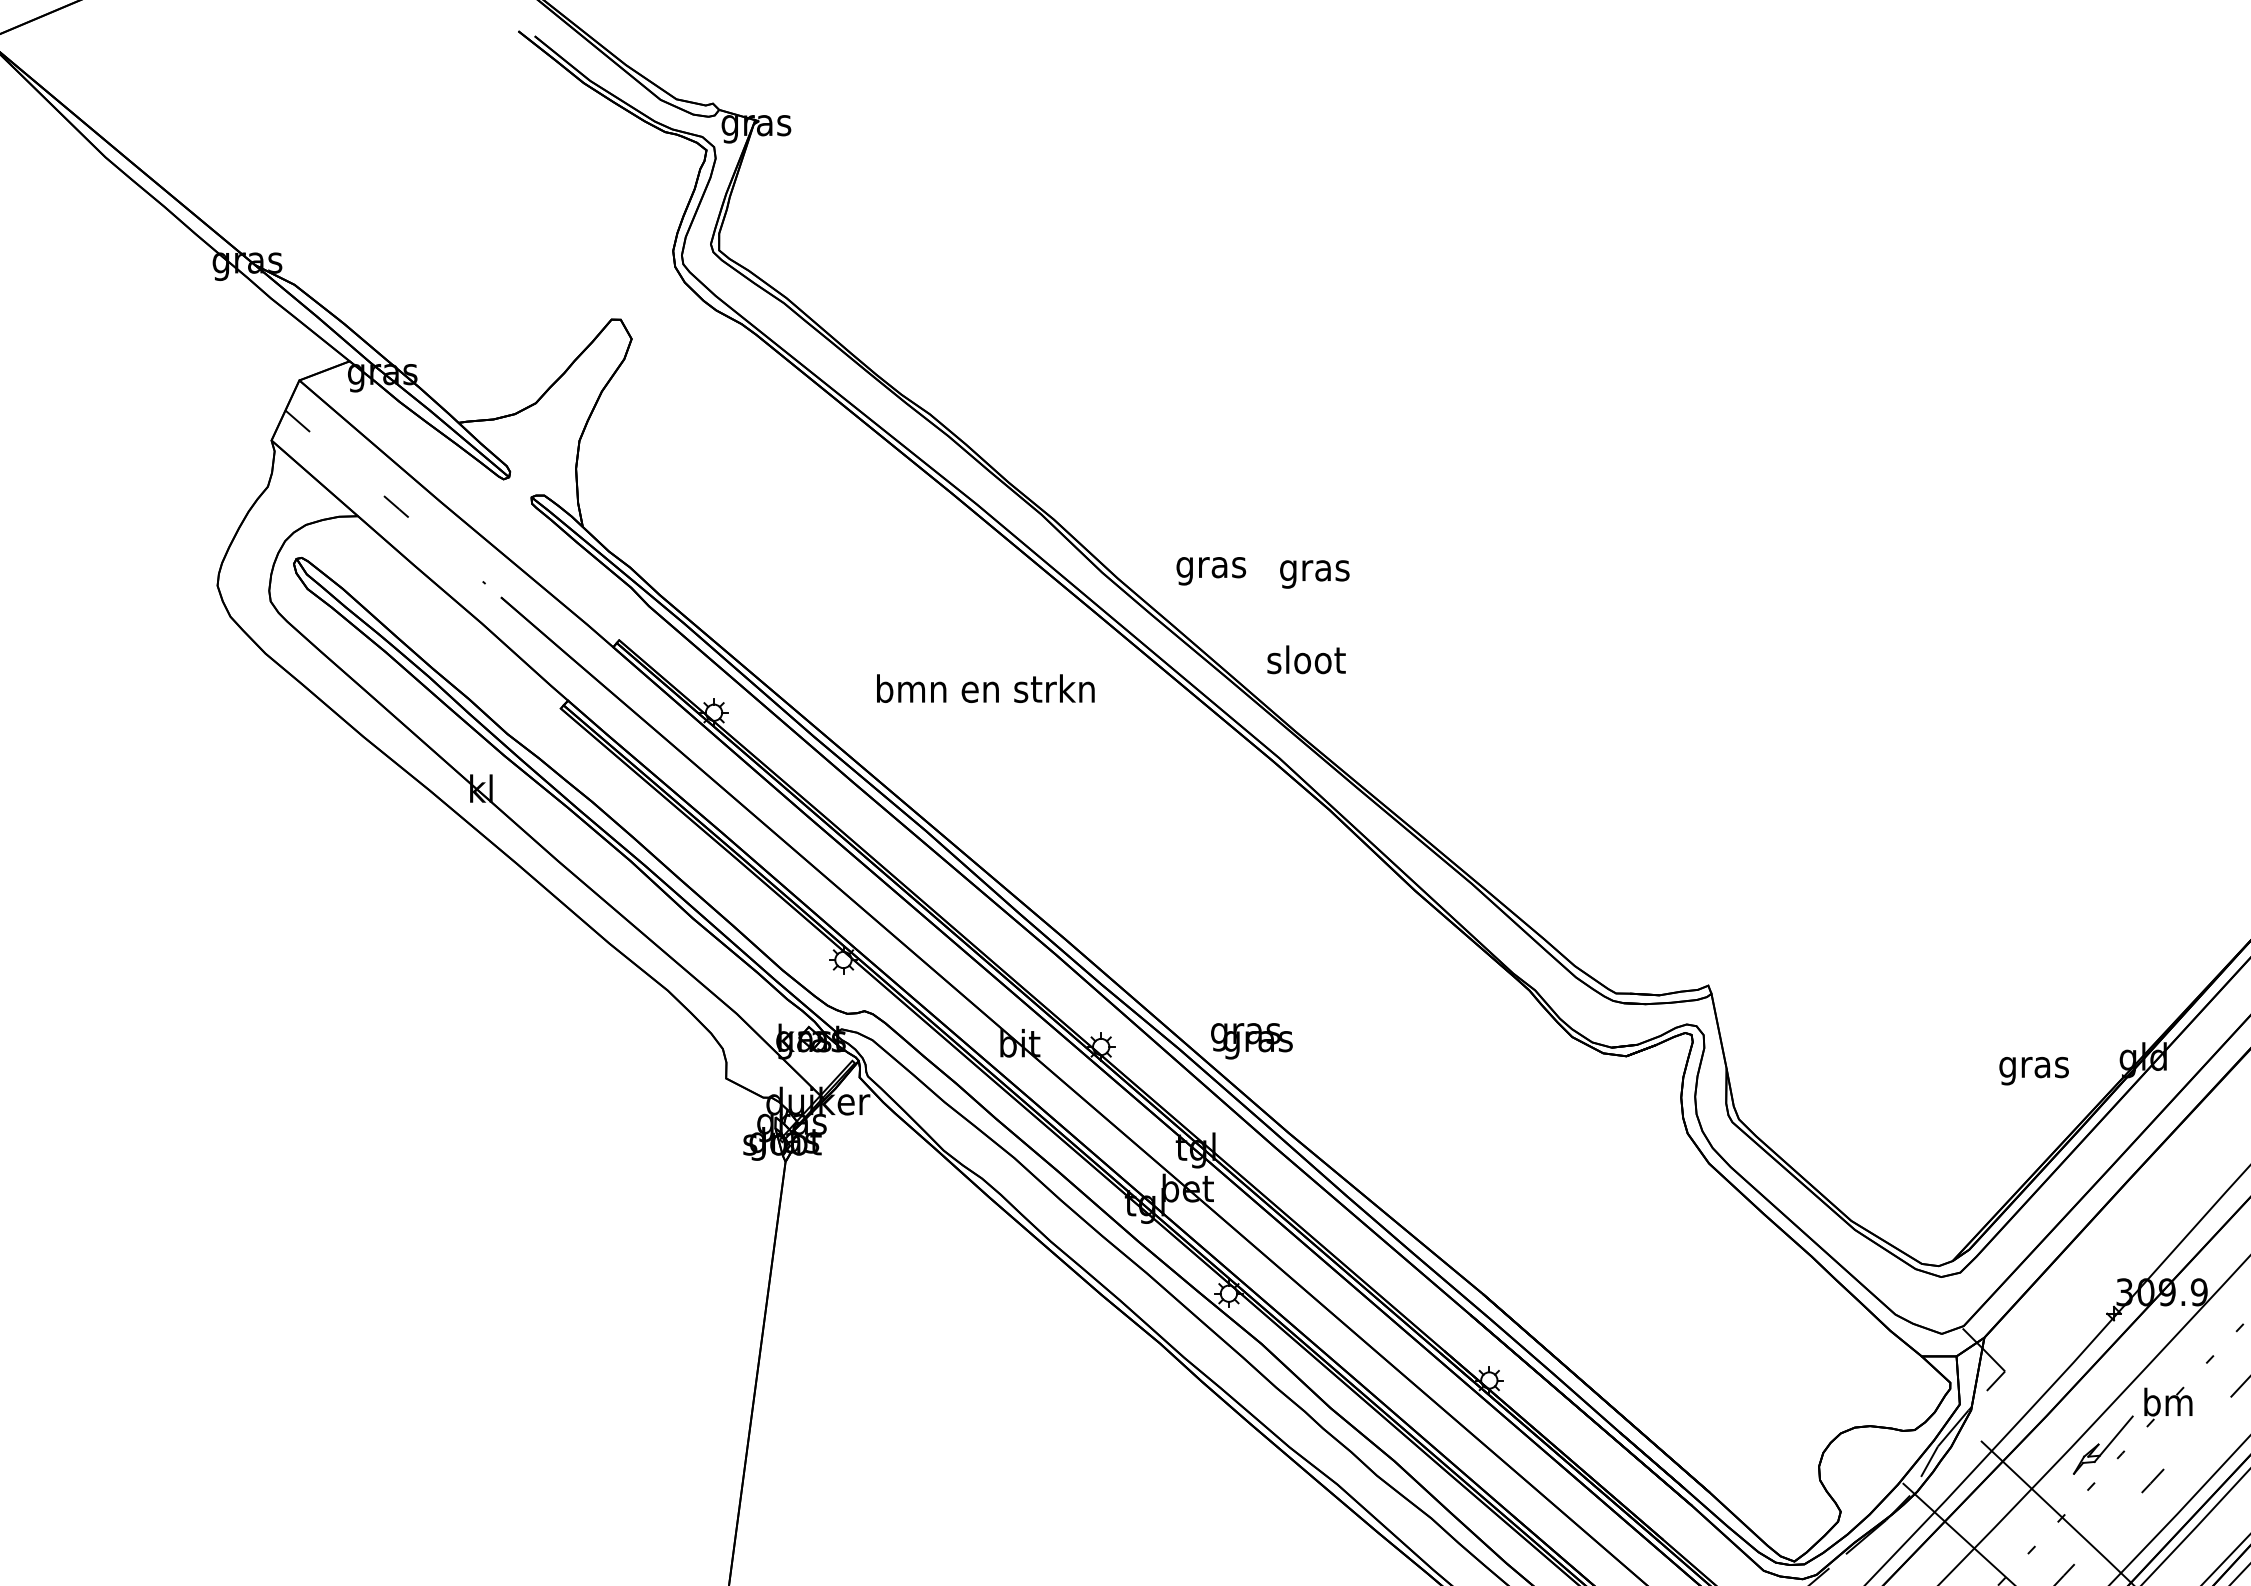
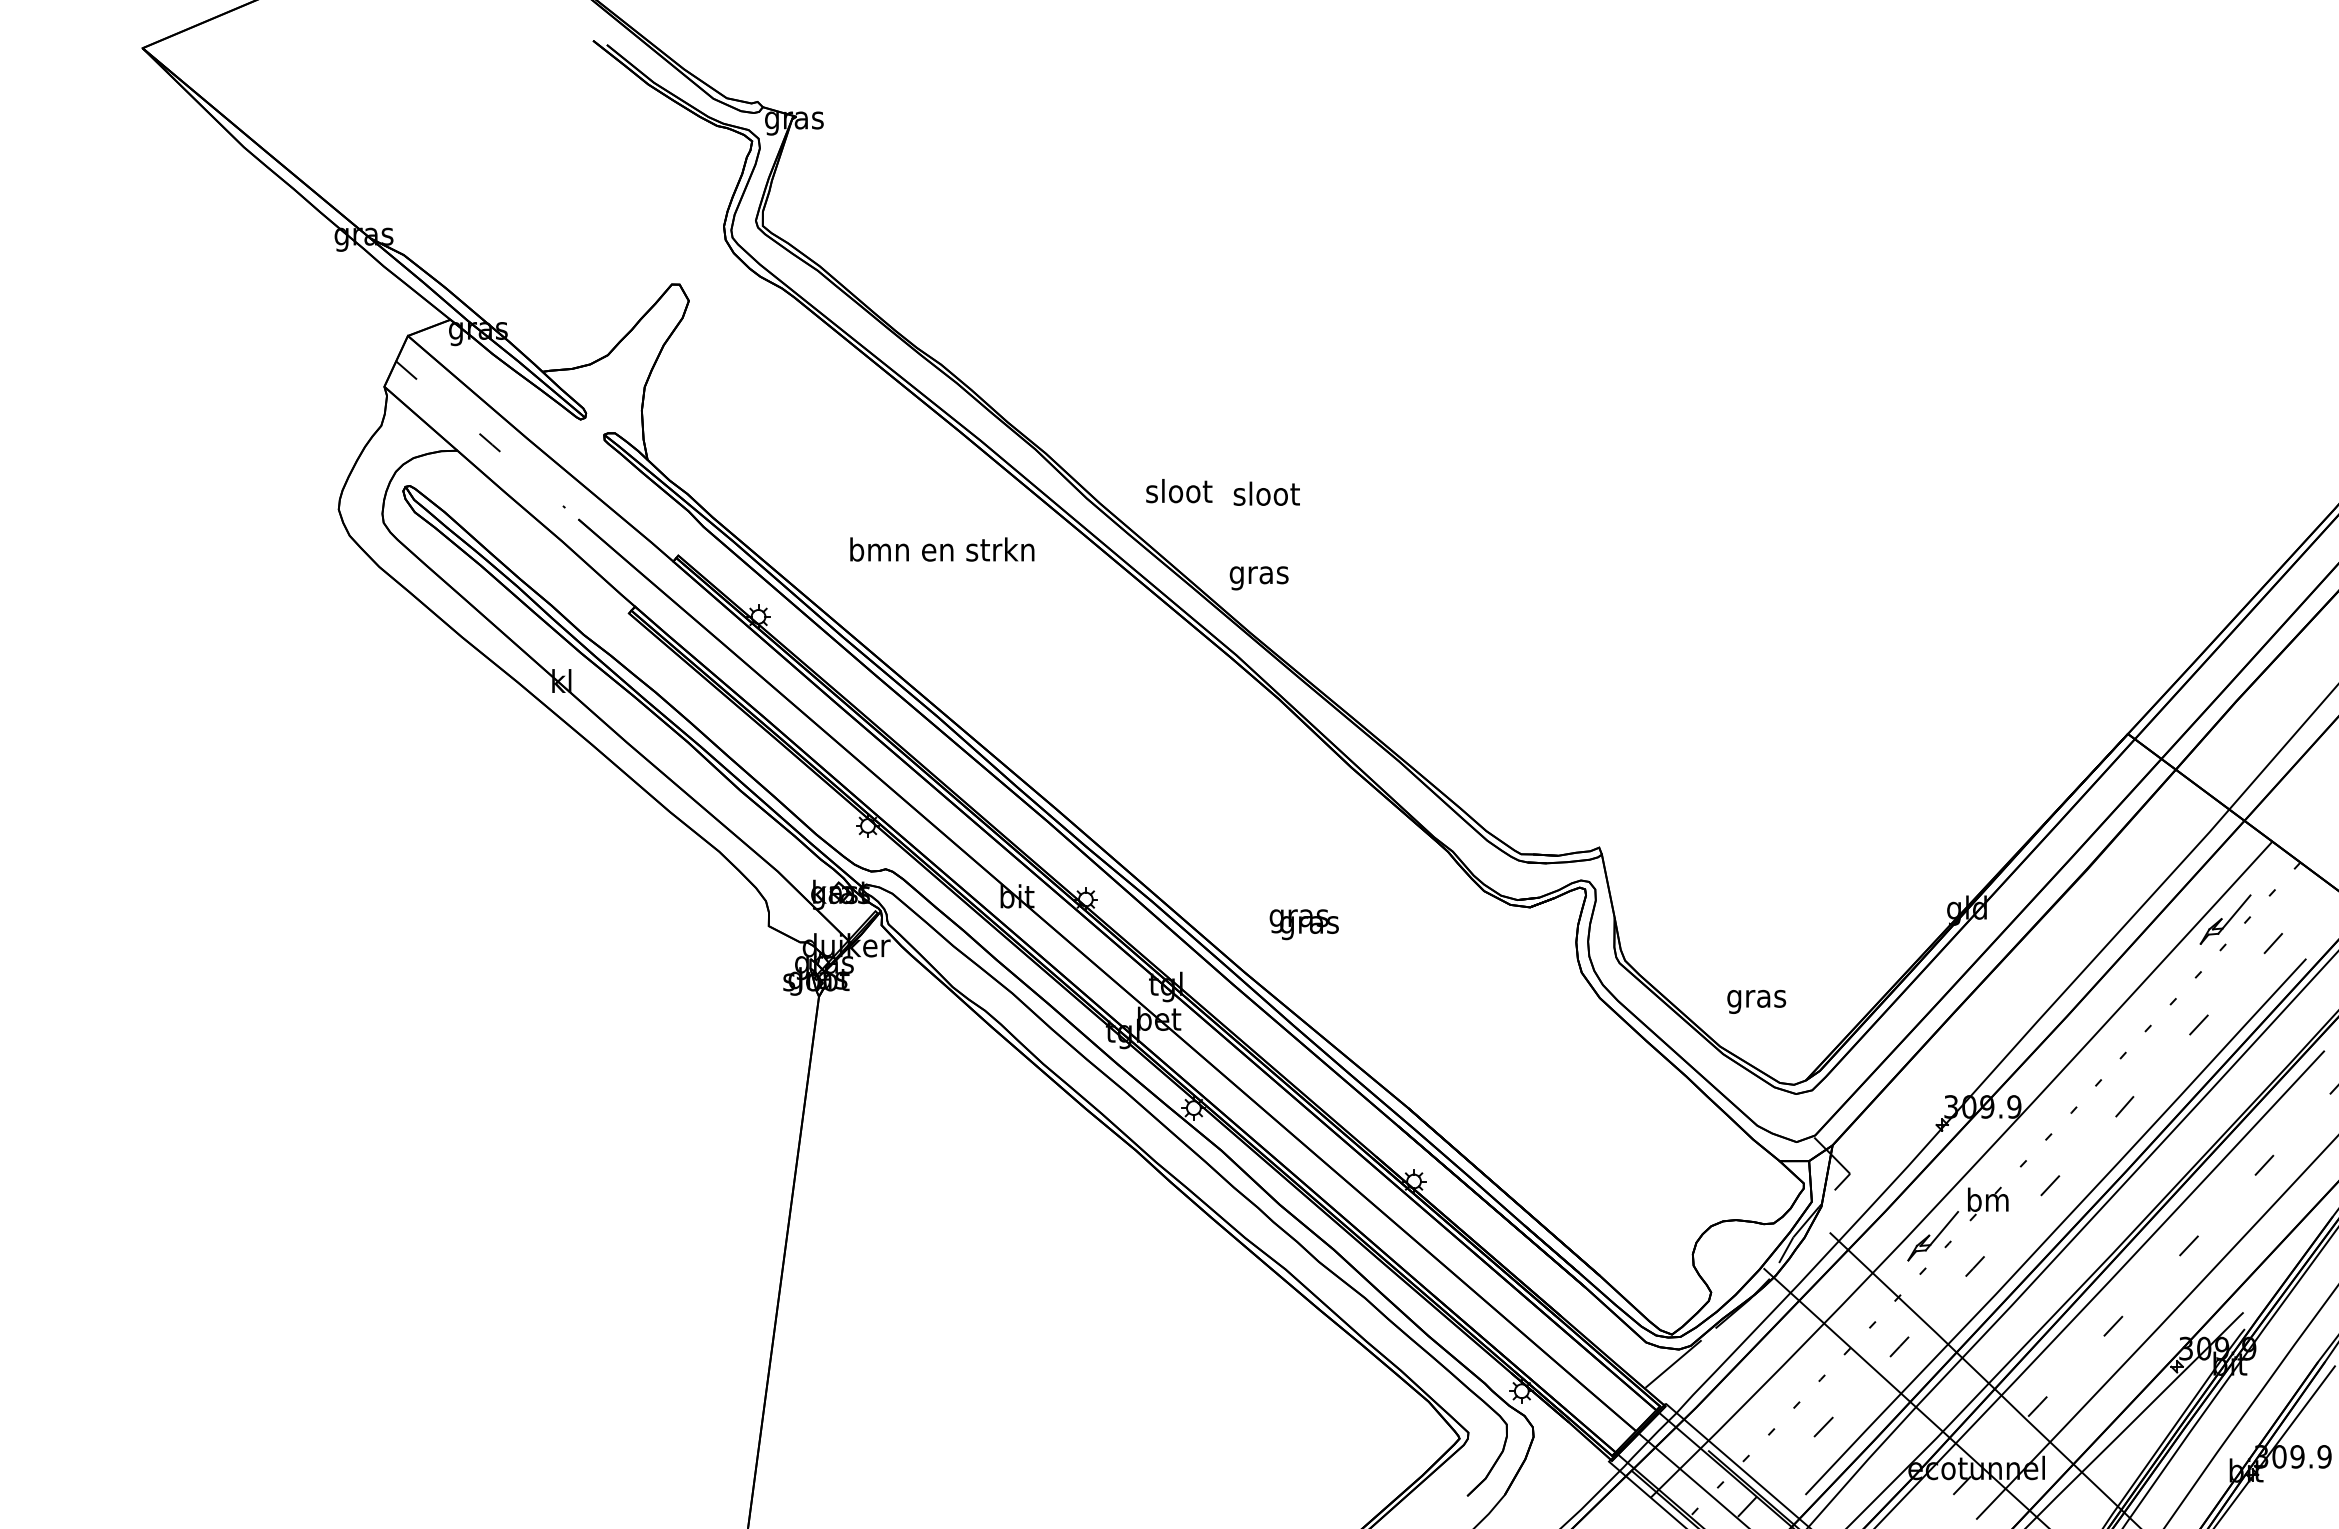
text: (1211, 567) -> (1179, 494), gras -> sloot
text: (1314, 570) -> (1266, 496), gras -> sloot
text: (1306, 663) -> (1259, 575), sloot -> gras
text: (986, 688) -> (942, 549), moved
text: (1250, 1041) -> (1303, 924), moved
text: (2033, 1070) -> (1756, 1001), moved

